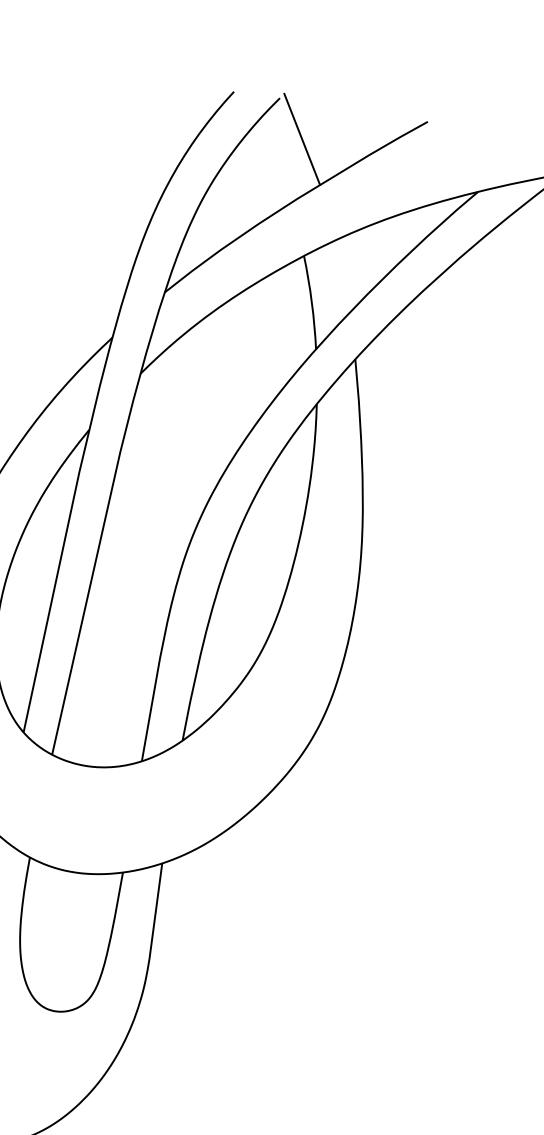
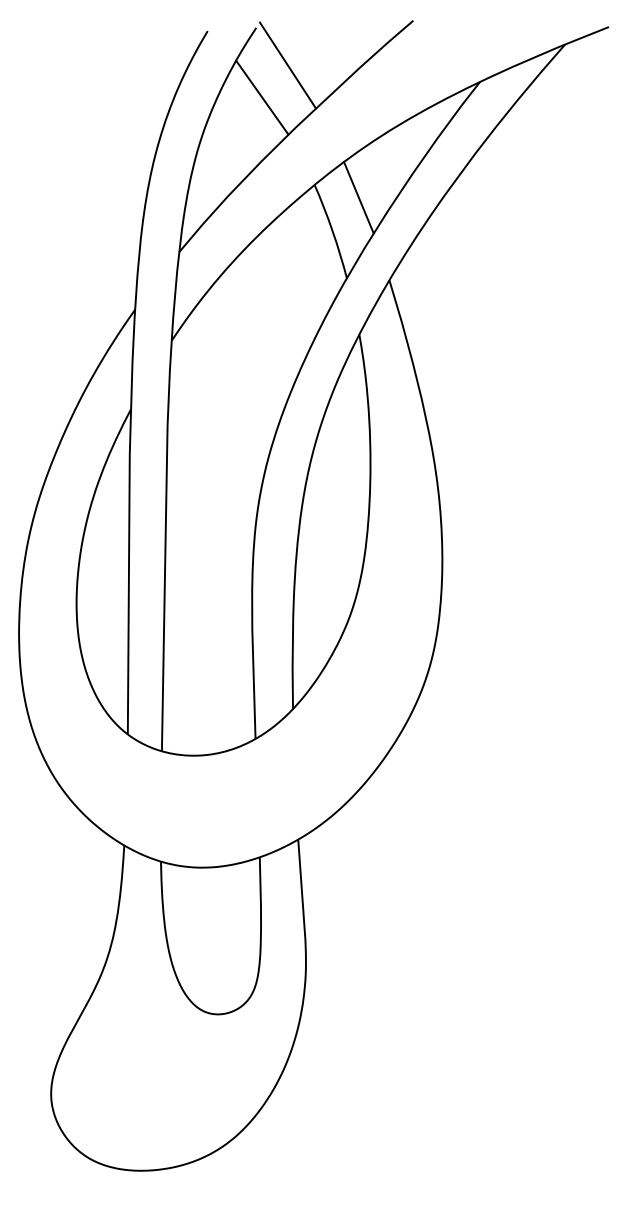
line: (272, 164) -> (262, 97), added
line: (342, 276) -> (358, 197), added

